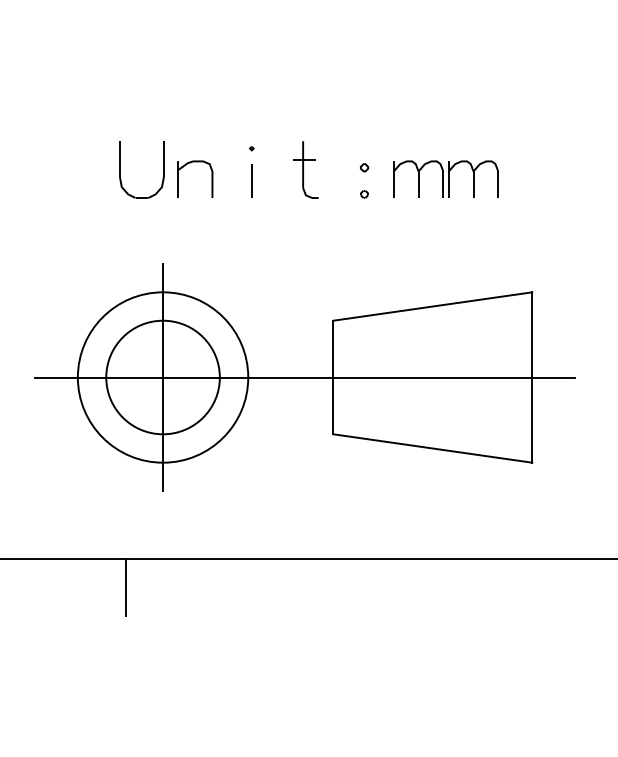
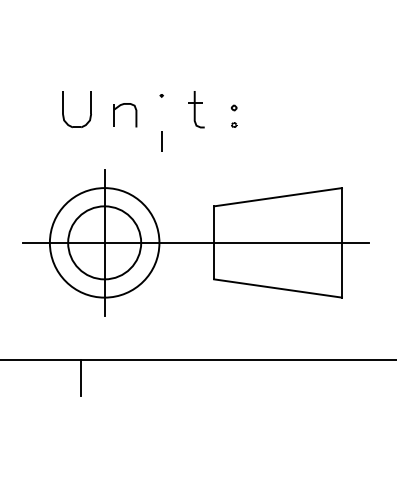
part: (120, 170) -> (63, 109), moved
part: (445, 177) -> (286, 114), removed
line: (251, 180) -> (161, 141), moved

